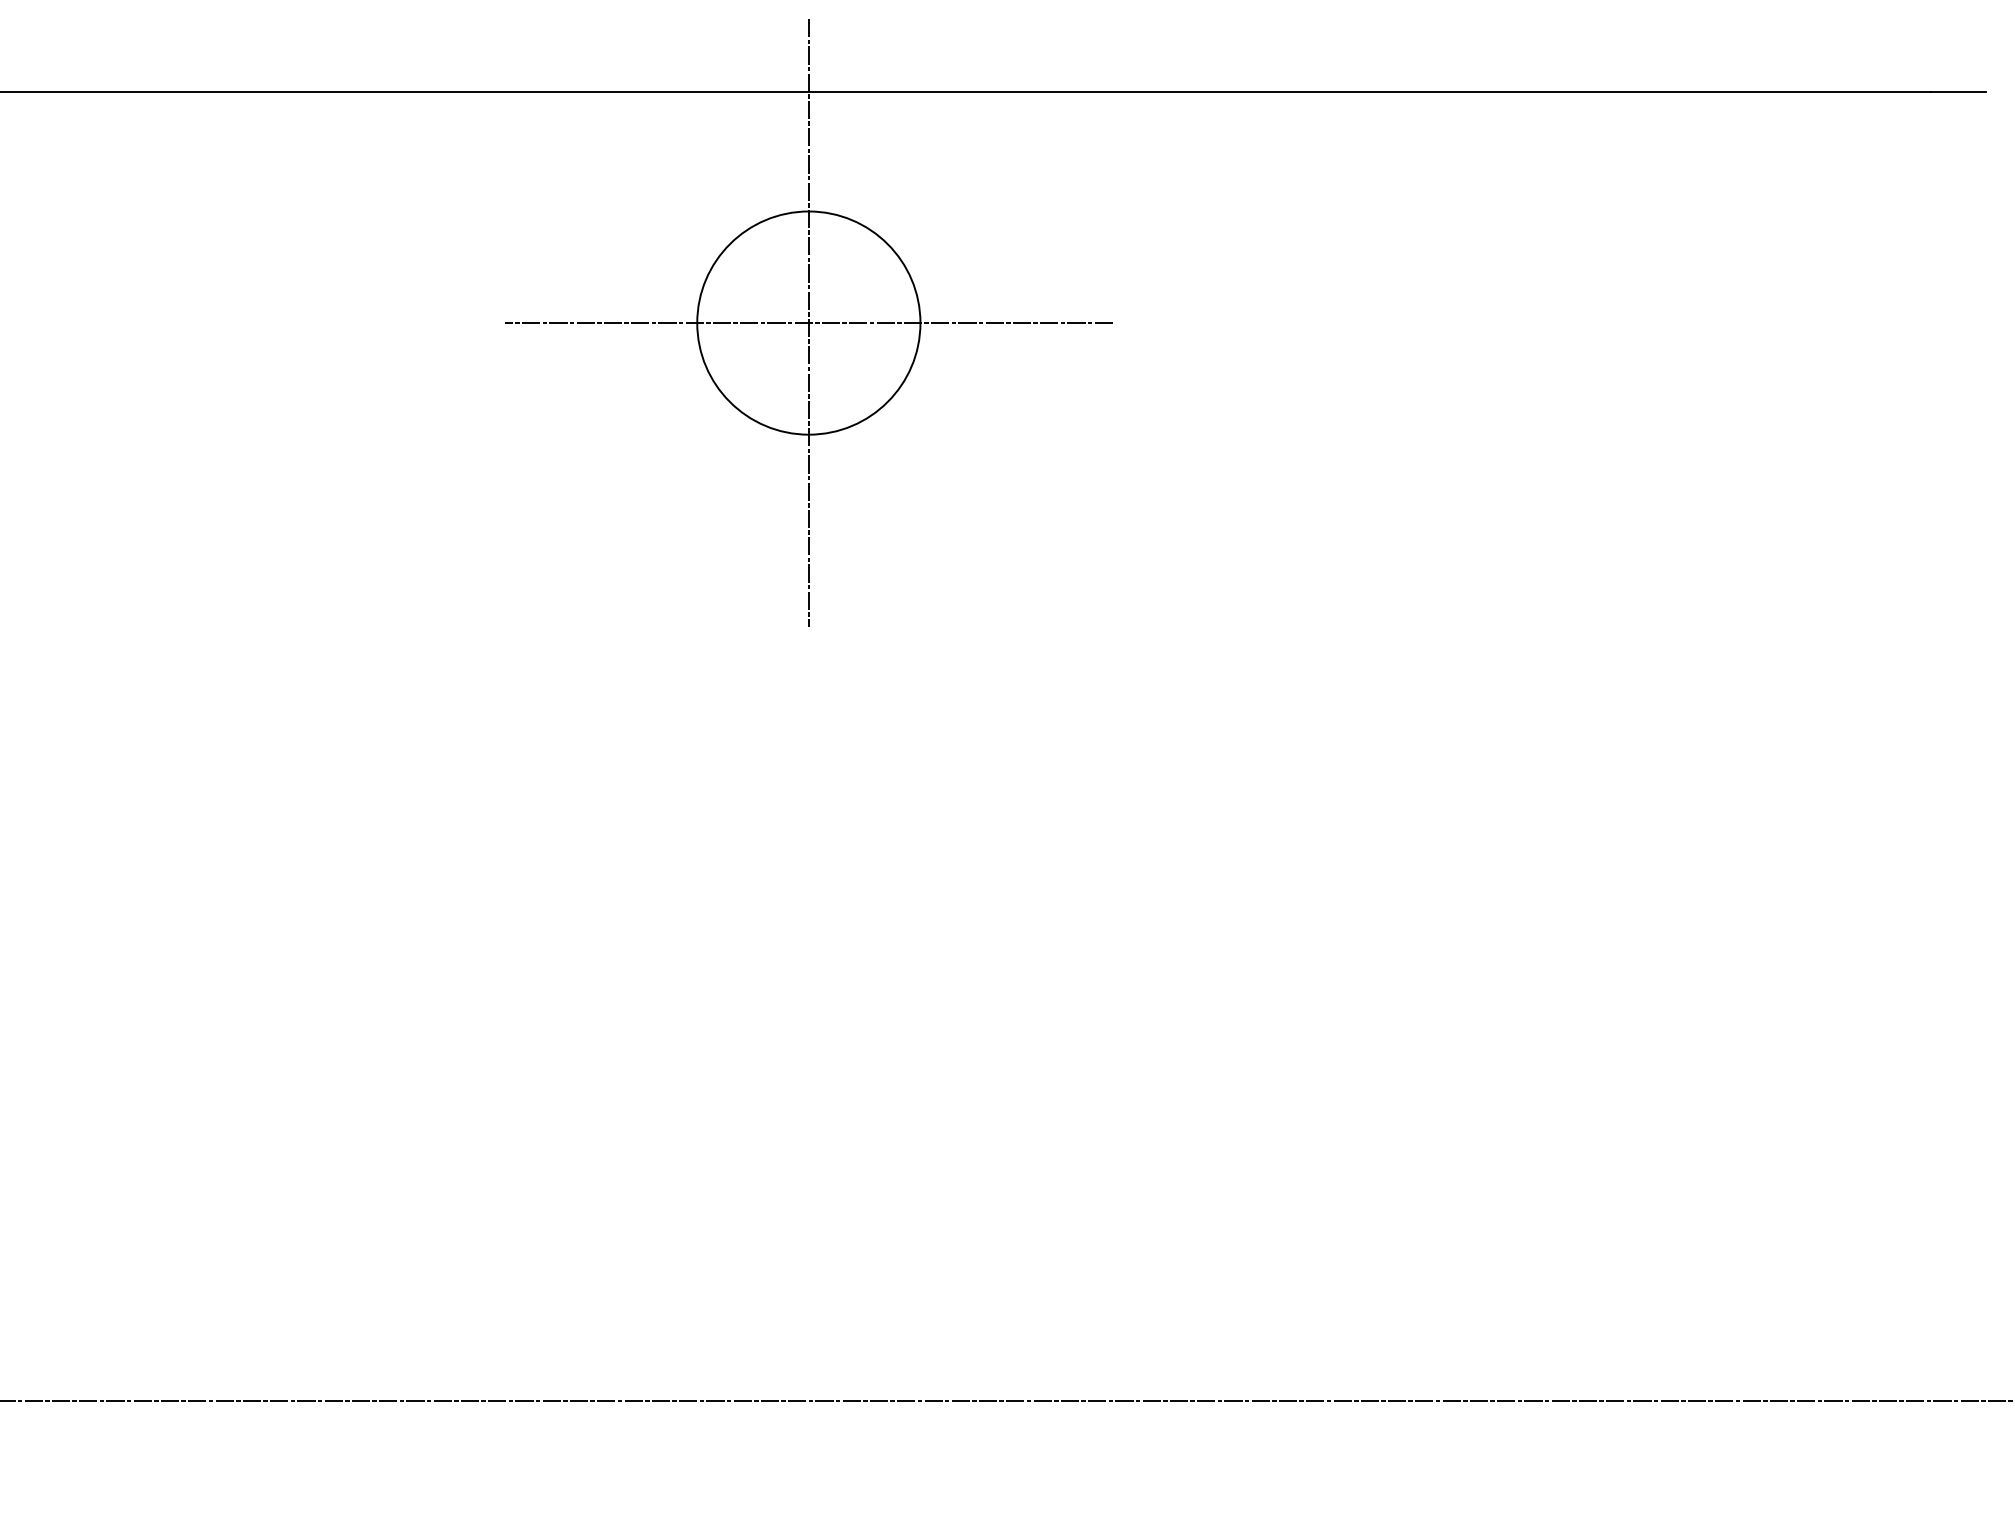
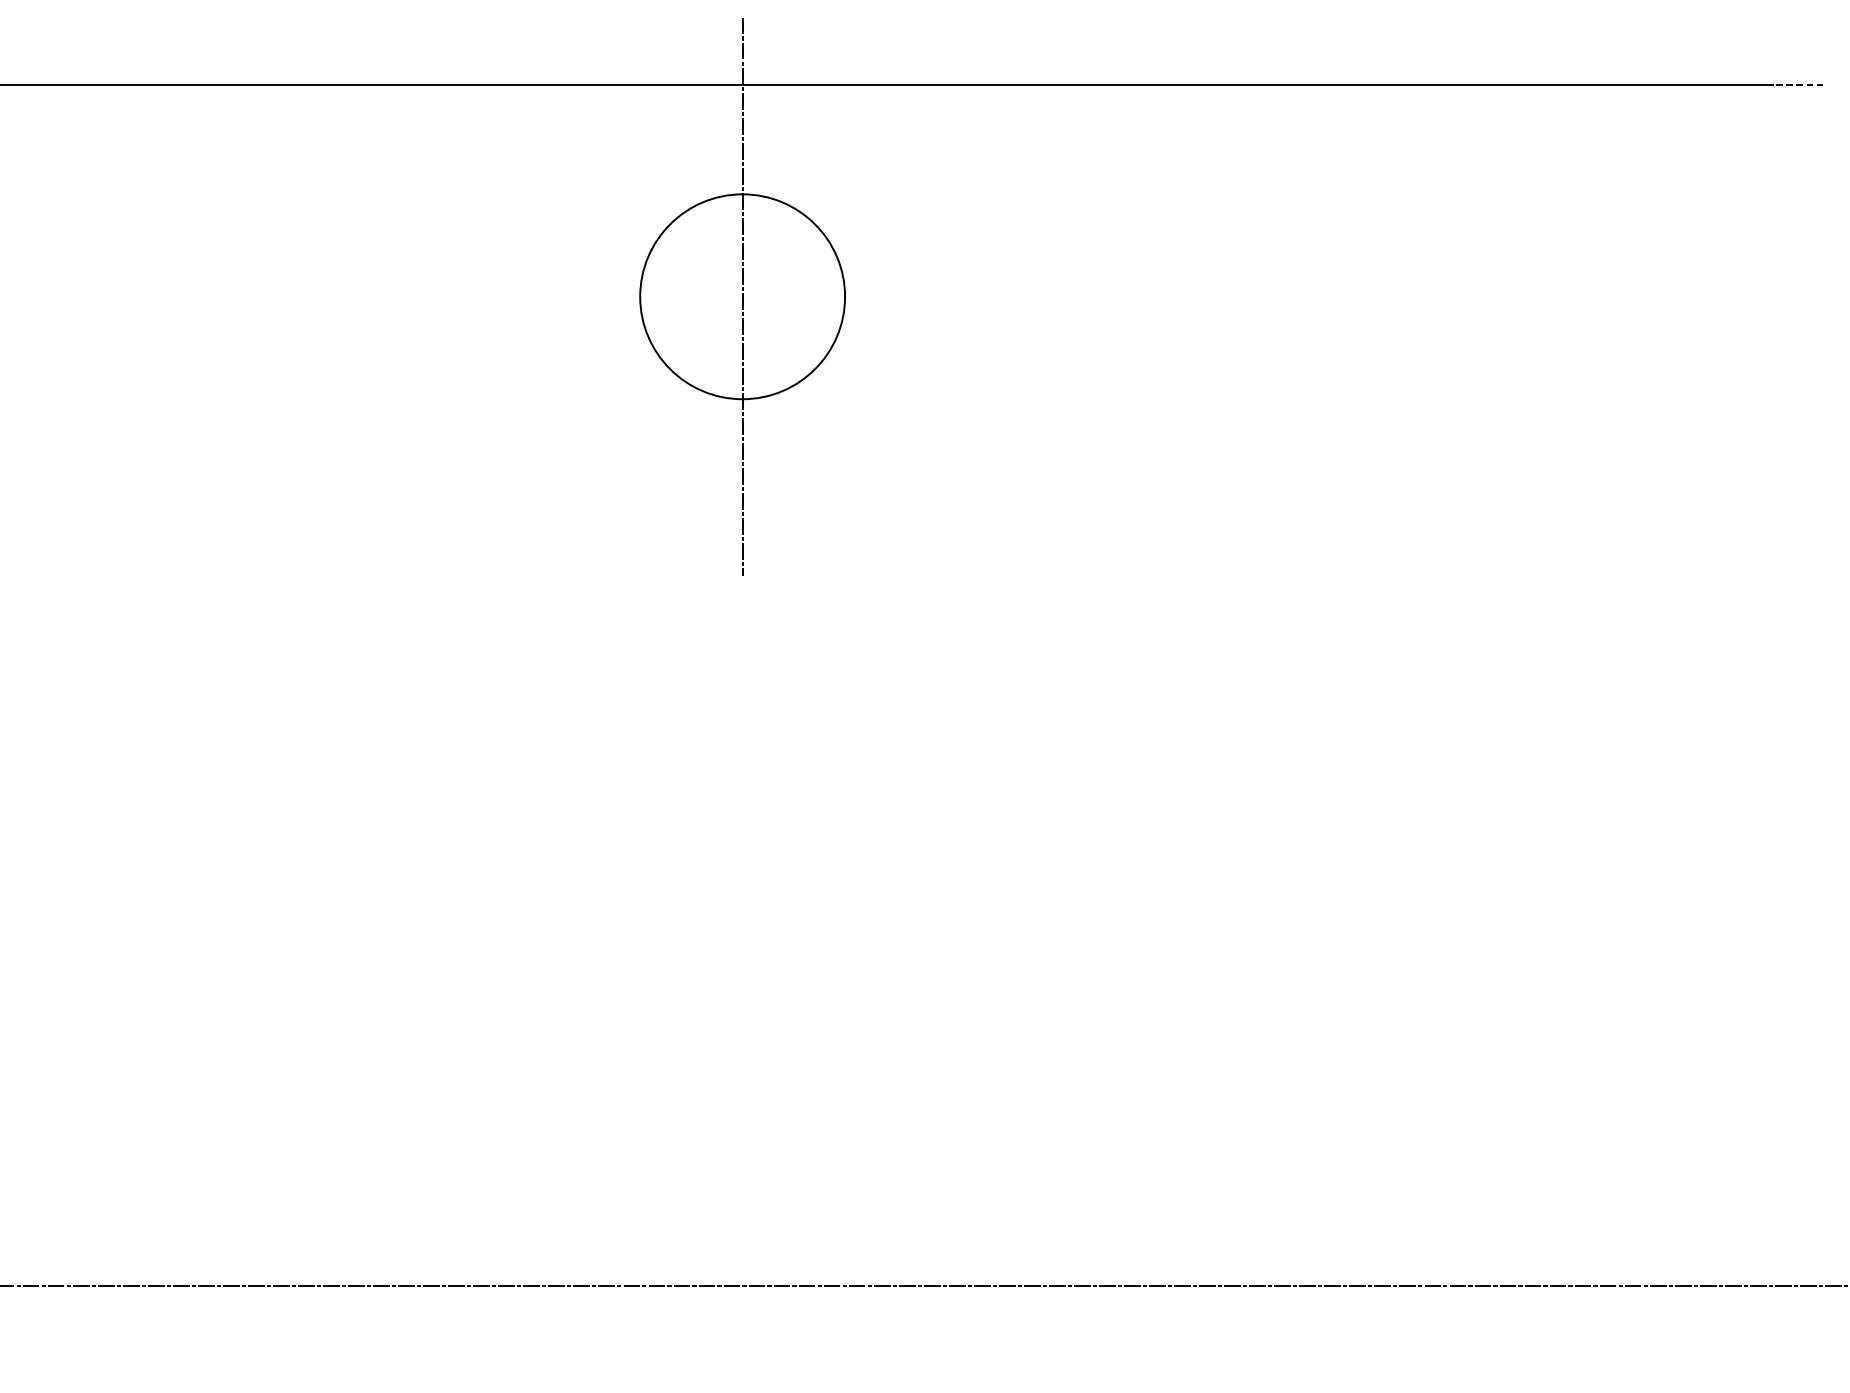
line: (1958, 92) -> (1798, 85), solid -> dashed
line: (808, 323) -> (742, 297), removed

